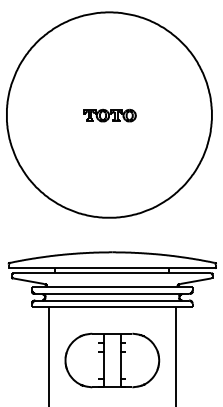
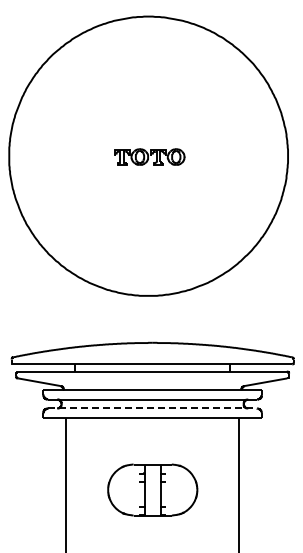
line: (112, 300) -> (152, 408), solid -> dashed
part: (112, 360) -> (152, 489), size x0.7

